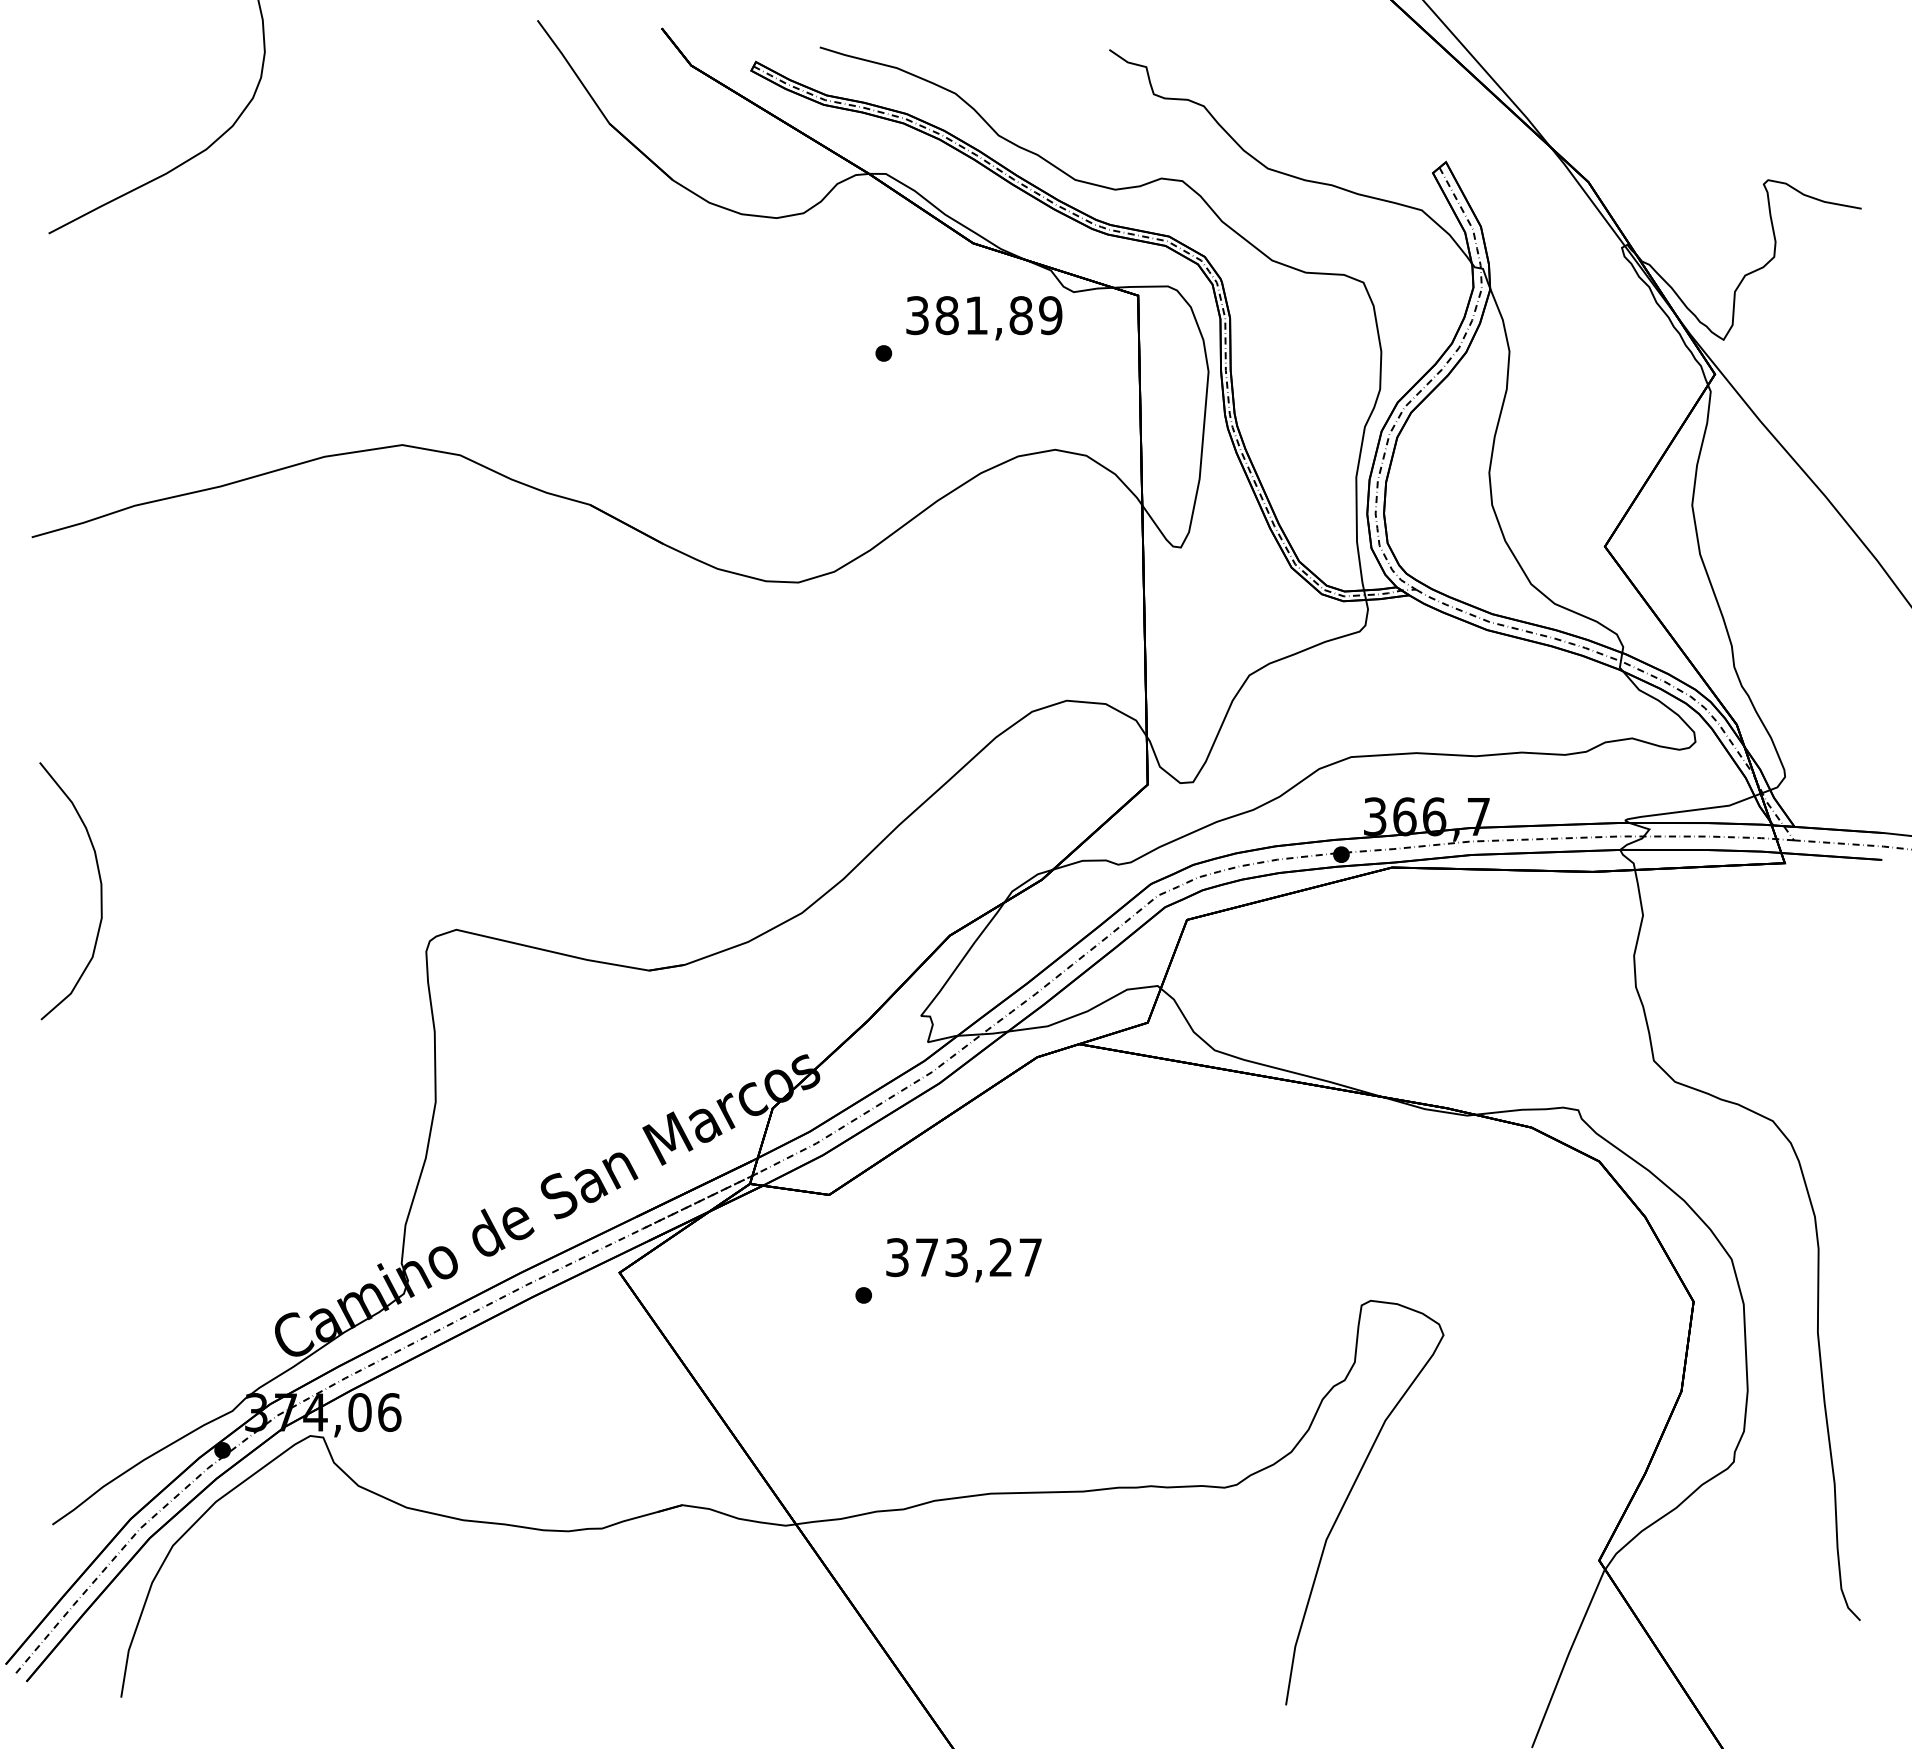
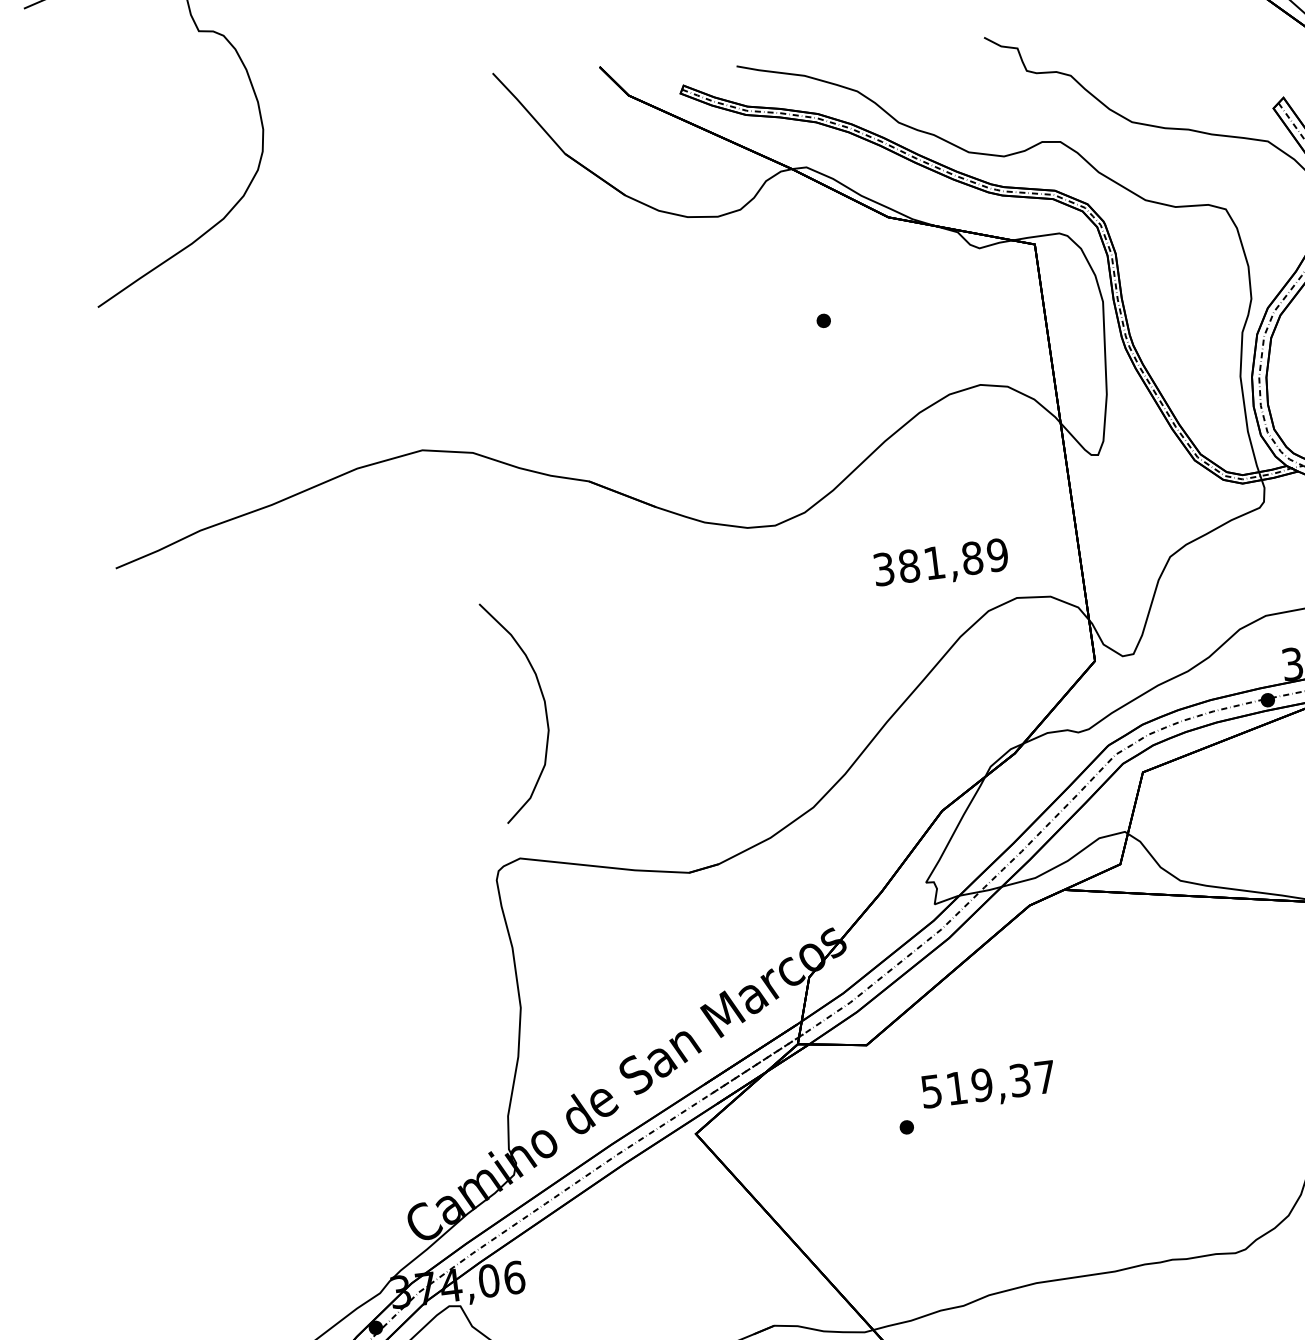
text: (984, 318) -> (941, 564), moved
curve: (100, 891) -> (544, 707), moved
text: (949, 1257) -> (976, 1085), 373,27 -> 519,37

